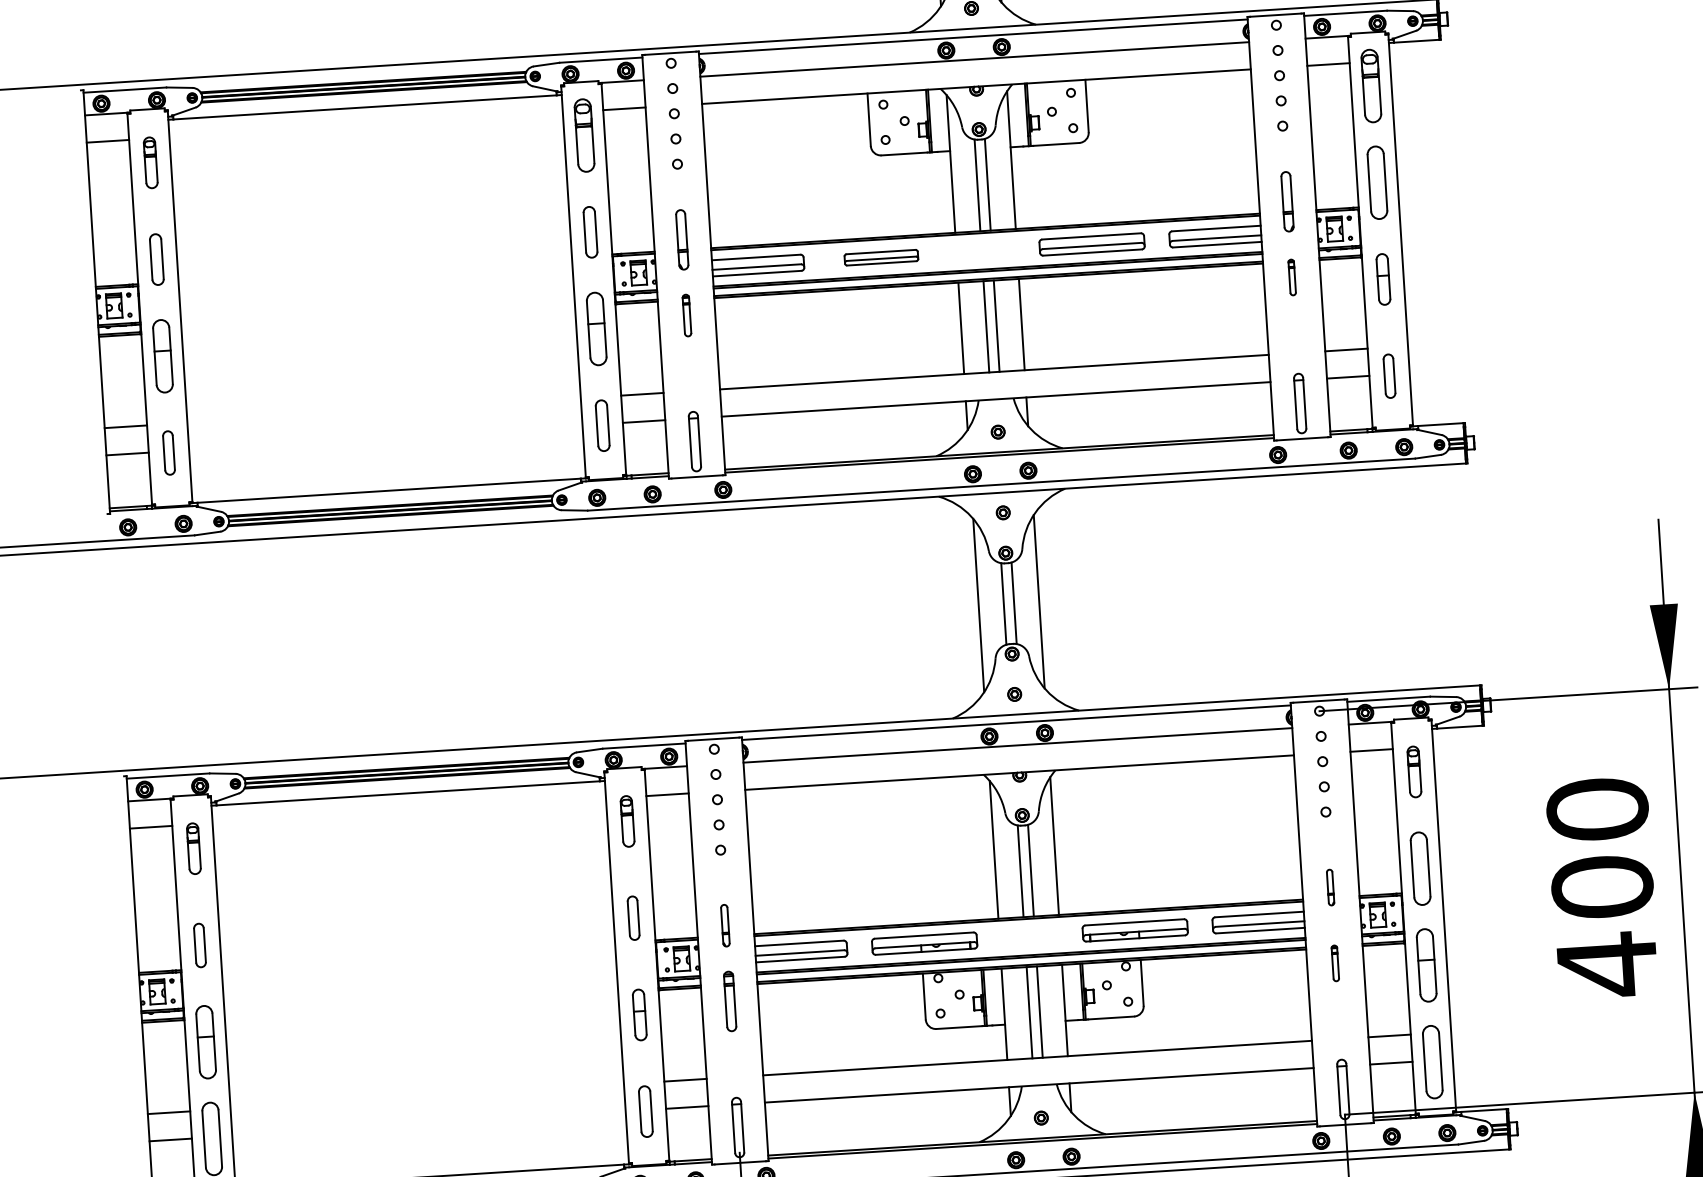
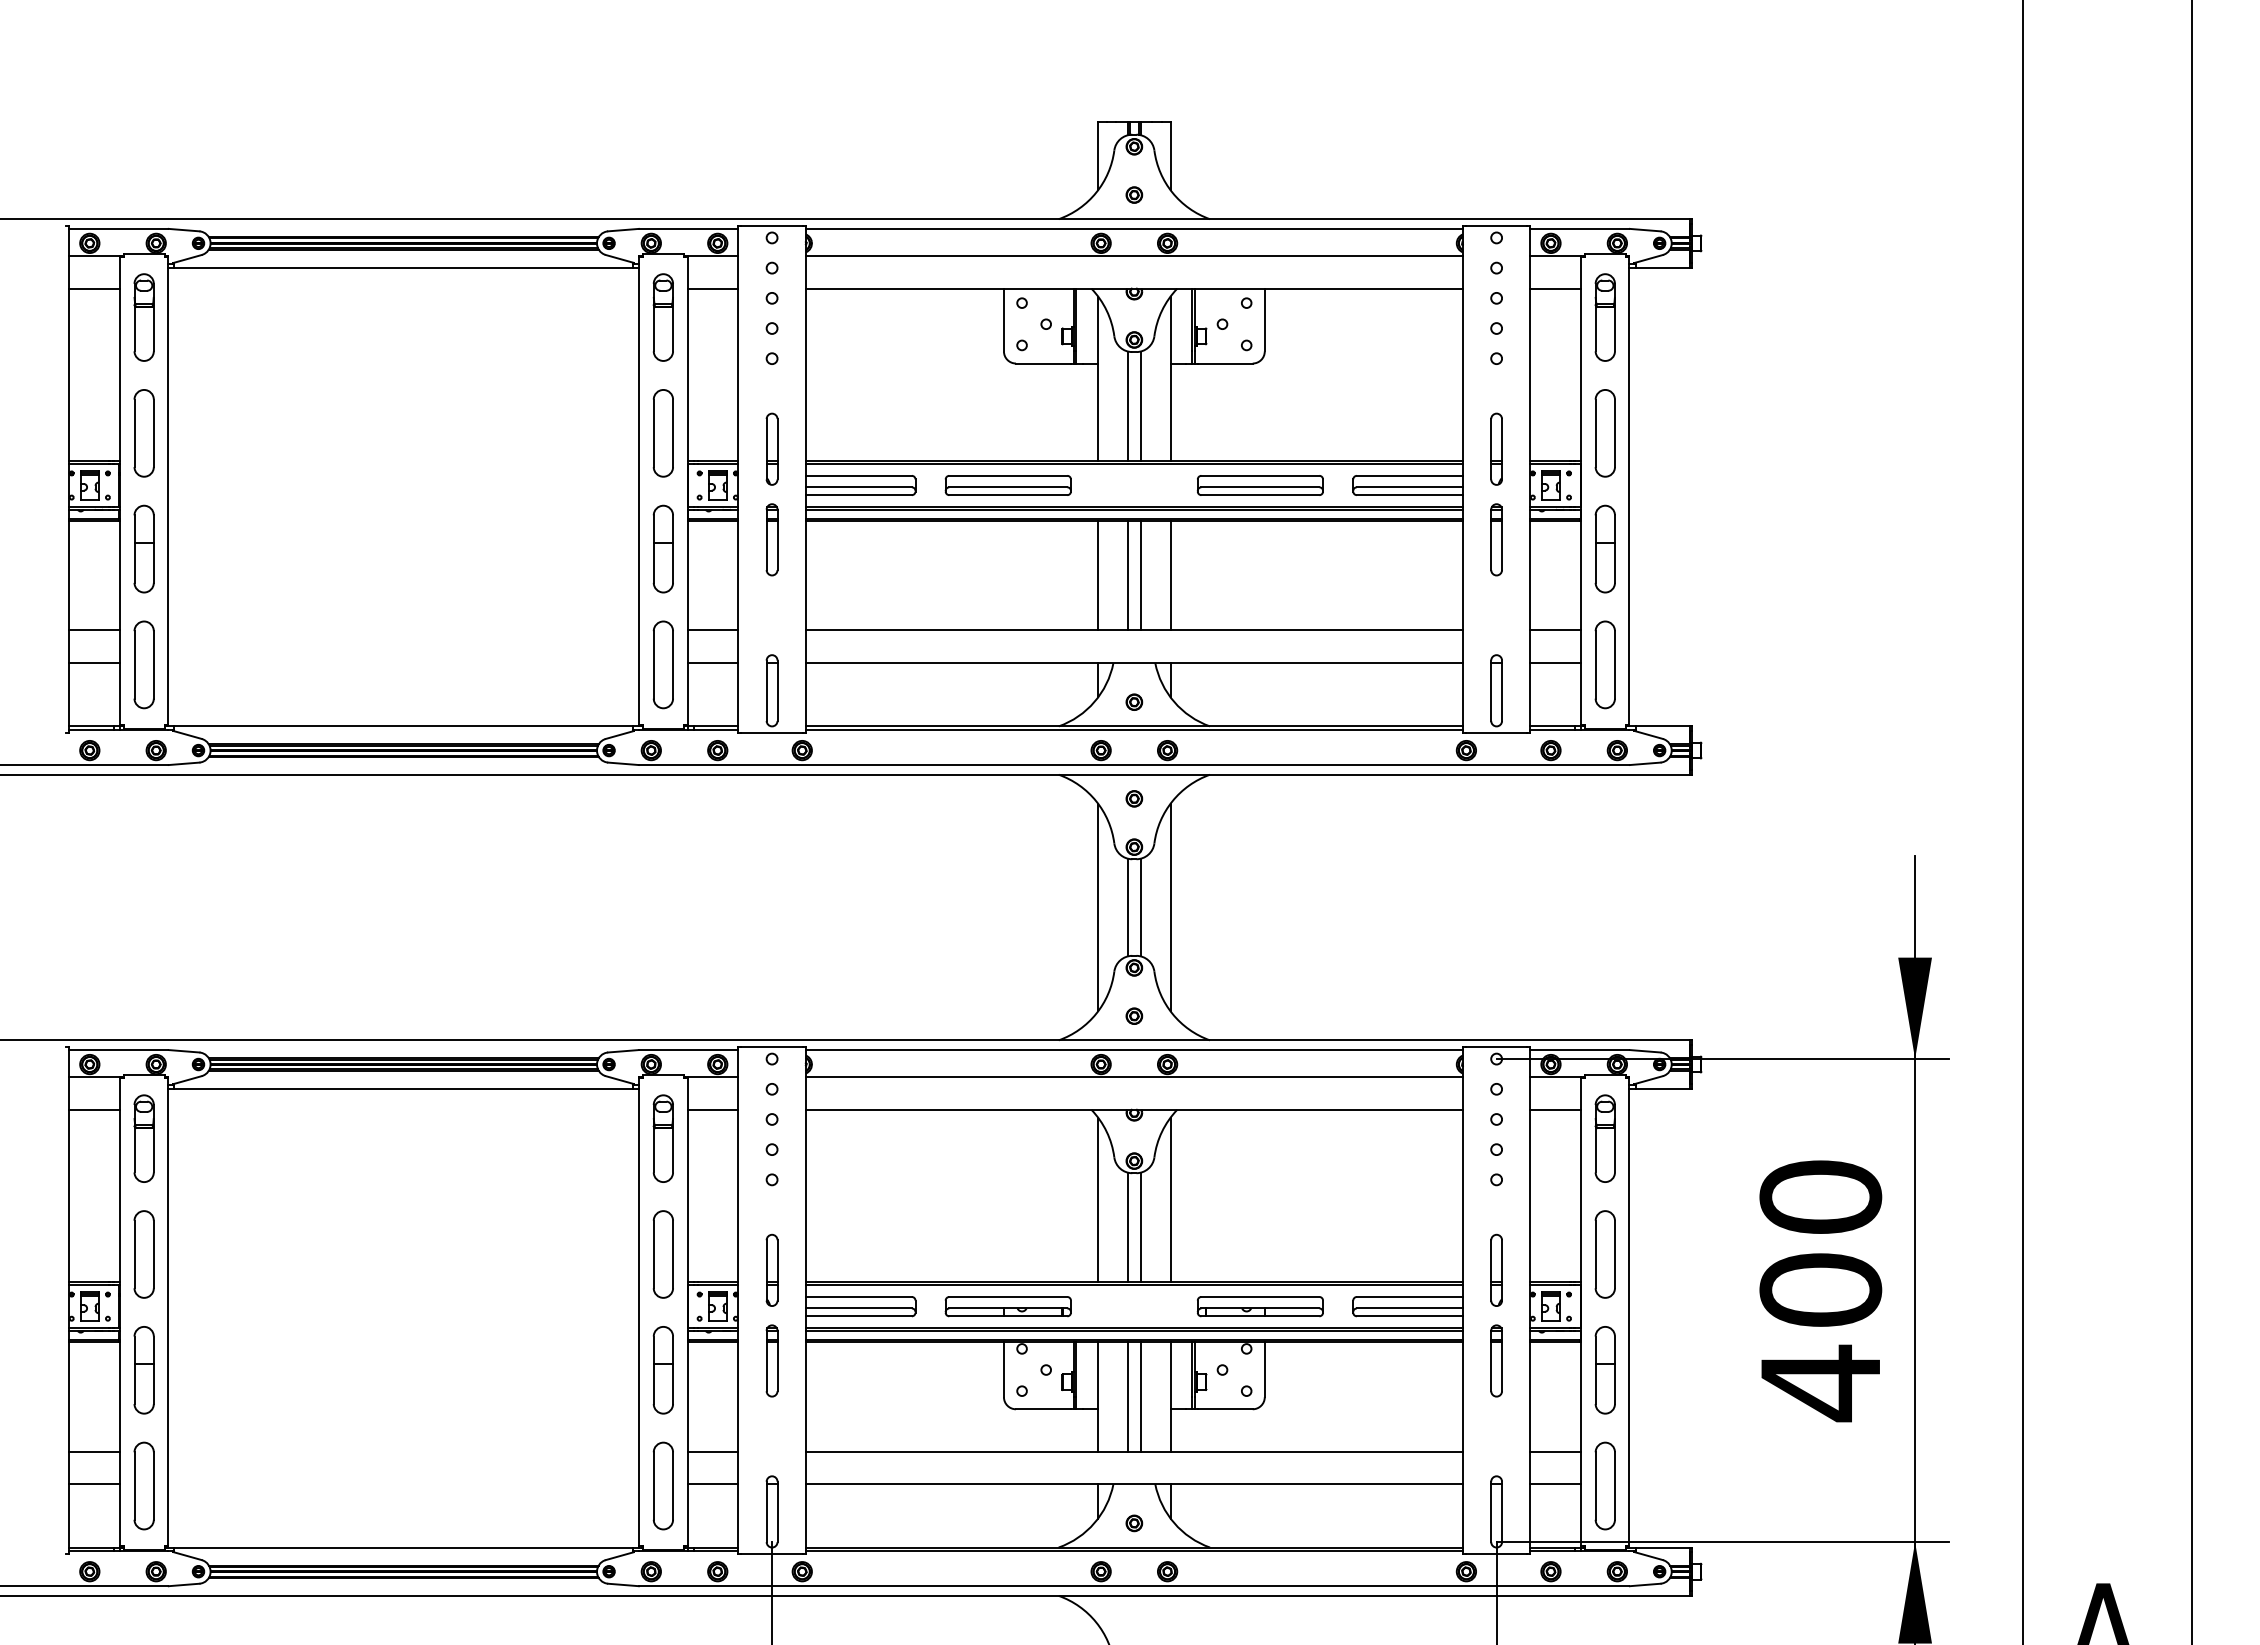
part: (150, 162) -> (143, 317), size x1.43
part: (589, 232) -> (662, 433), size x1.43
part: (880, 257) -> (1007, 485), size x1.43
part: (156, 259) -> (143, 433), size x1.43
part: (1292, 277) -> (1496, 539), size x1.67
part: (1382, 279) -> (1604, 548), size x1.43
part: (686, 315) -> (771, 539), size x1.43
part: (1388, 375) -> (1604, 664), size x1.67
part: (602, 425) -> (662, 664), size x1.43
part: (168, 452) -> (143, 664), size x1.67
part: (1413, 771) -> (1604, 1138), size x1.43
part: (626, 821) -> (662, 1138), size x1.43
part: (193, 848) -> (143, 1138), size x1.43
part: (1330, 886) -> (1496, 1269), size x1.67
part: (633, 918) -> (662, 1254), size x1.67
part: (724, 925) -> (771, 1269), size x1.43
part: (199, 945) -> (143, 1254), size x1.67
part: (1335, 962) -> (1496, 1360), size x1.67
part: (639, 1015) -> (662, 1370), size x1.43
part: (645, 1111) -> (662, 1485), size x1.43

